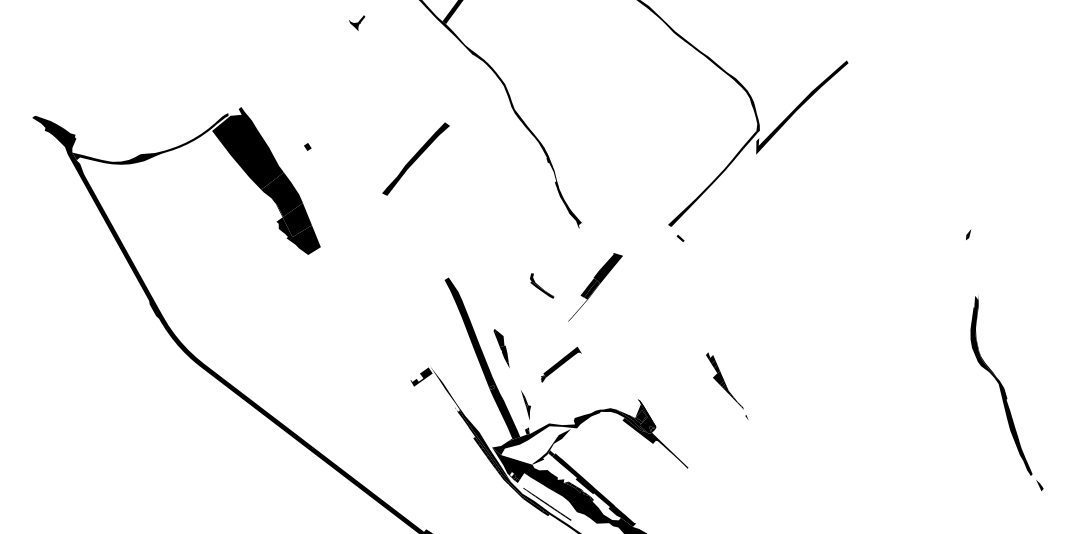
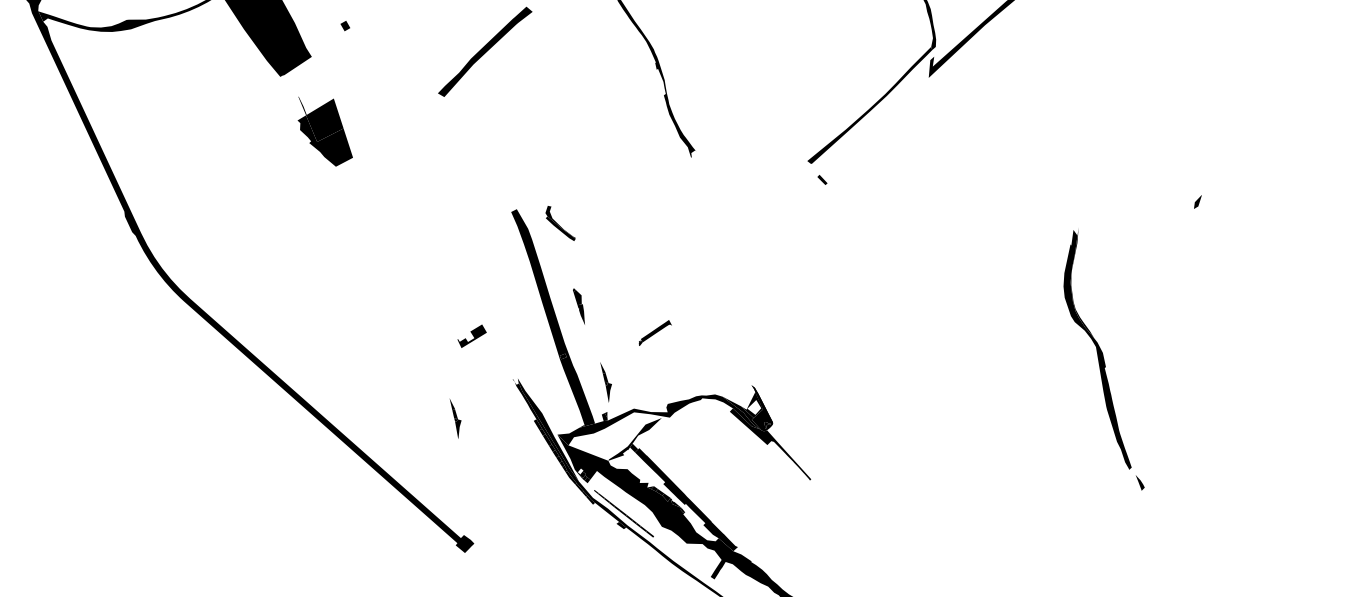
fill: (281, 194) -> (306, 85), removed
part: (542, 285) -> (561, 222), moved
part: (595, 287) -> (707, 235), removed
part: (501, 348) -> (578, 306), size x0.7
part: (561, 364) -> (655, 332), size x0.6
part: (727, 385) -> (869, 375), removed
fill: (444, 387) -> (501, 352), removed
part: (1006, 393) -> (1105, 359), moved
fill: (640, 415) -> (753, 406), removed
part: (412, 440) -> (454, 418), added
fill: (533, 504) -> (606, 512), removed

